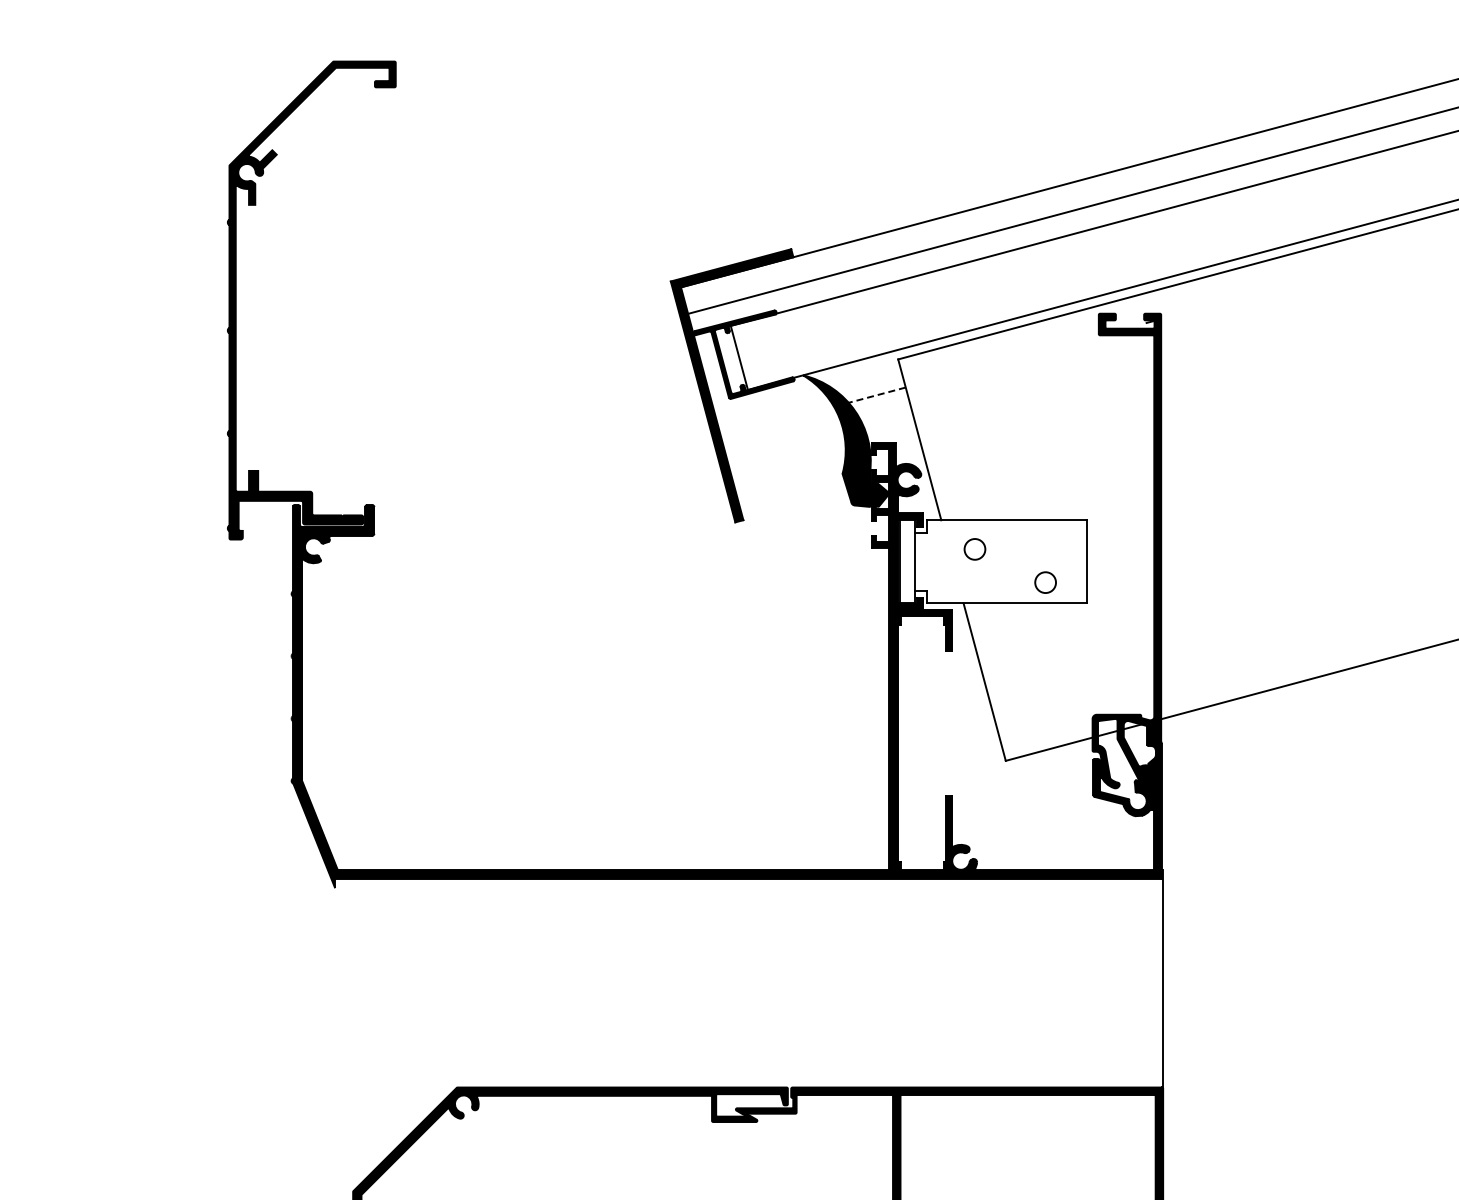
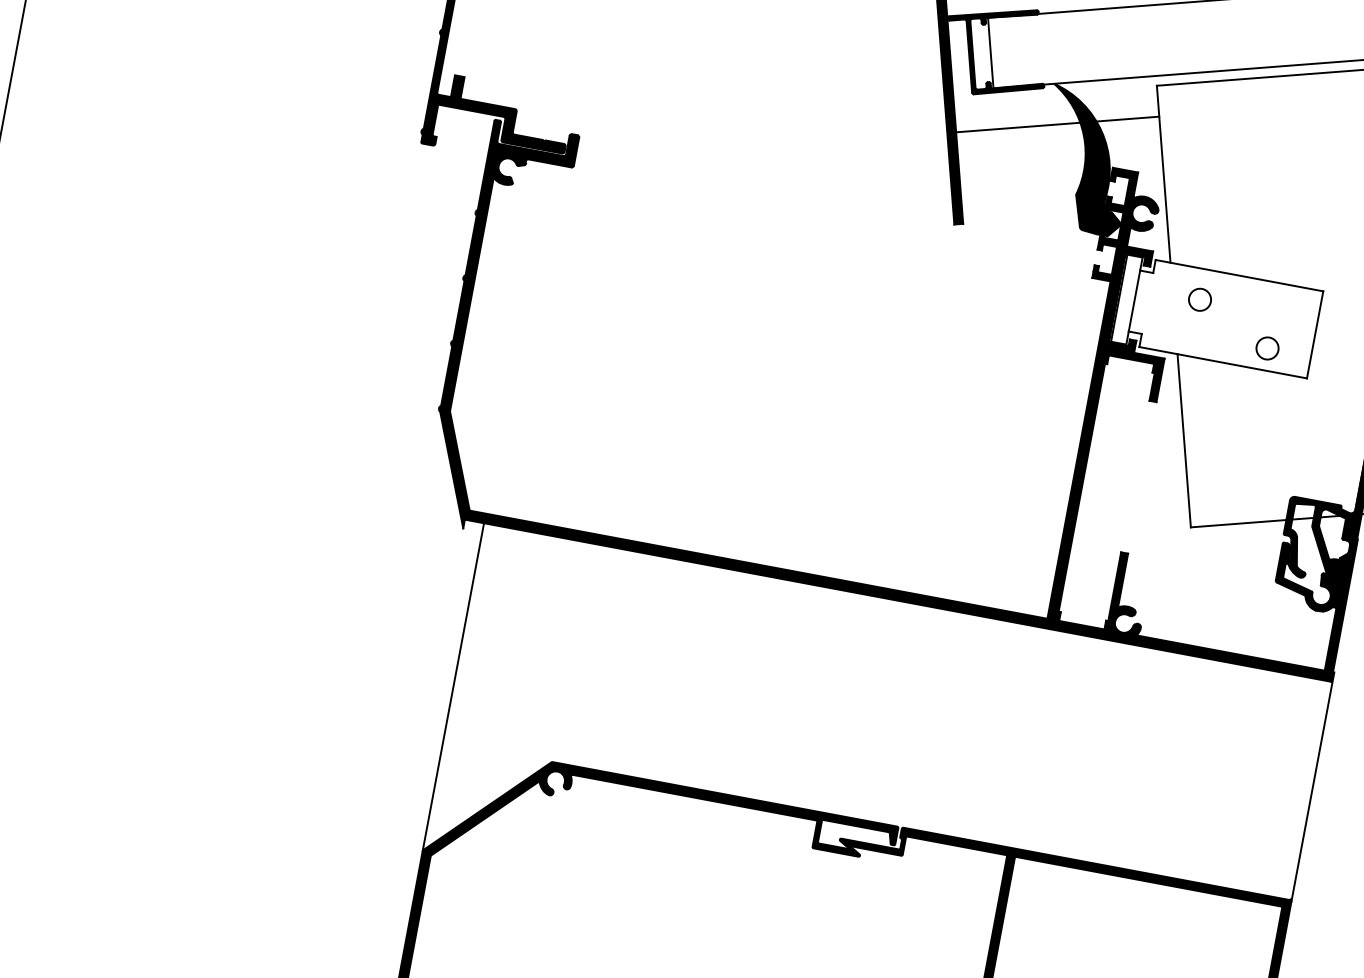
line: (877, 395) -> (1128, 119), dashed -> solid
line: (777, 421) -> (1018, 127), added
line: (353, 1035) -> (453, 687), added

